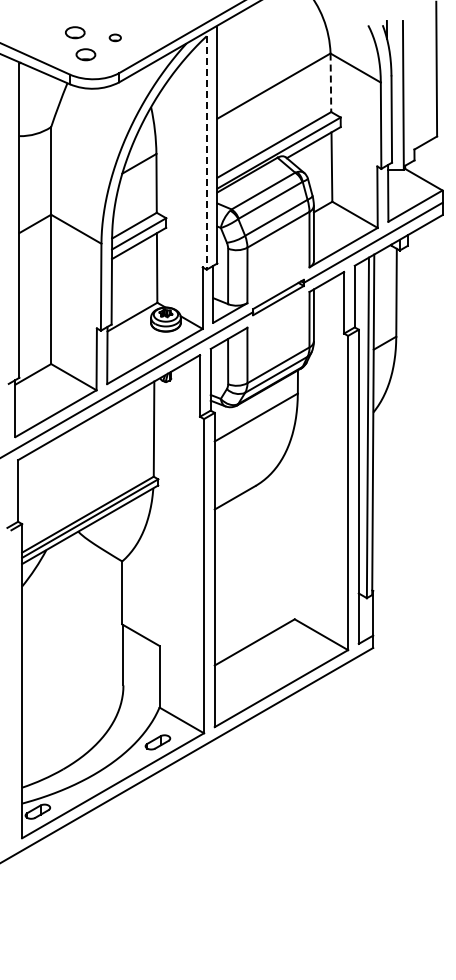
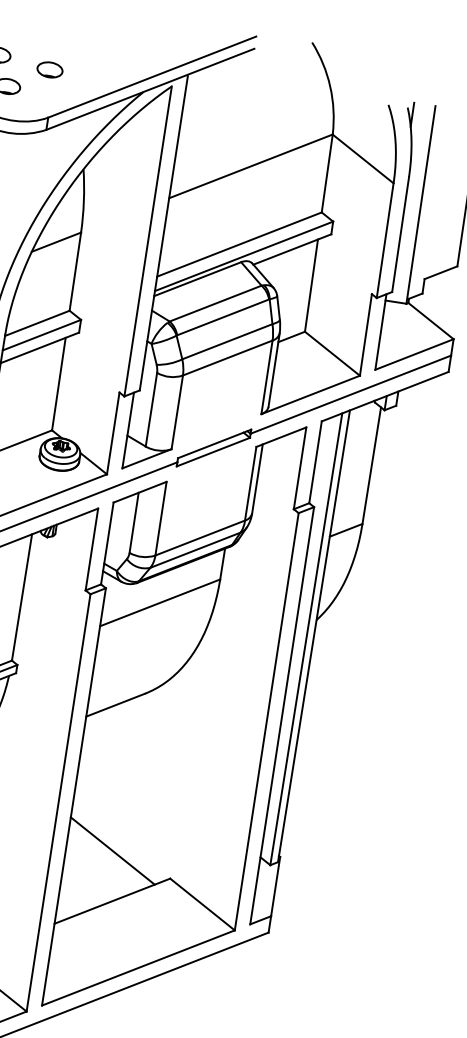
part: (115, 37) -> (50, 69), size x1.67
line: (330, 83) -> (326, 174), dashed -> solid
line: (206, 152) -> (147, 240), dashed -> solid
line: (249, 605) -> (112, 851), added

